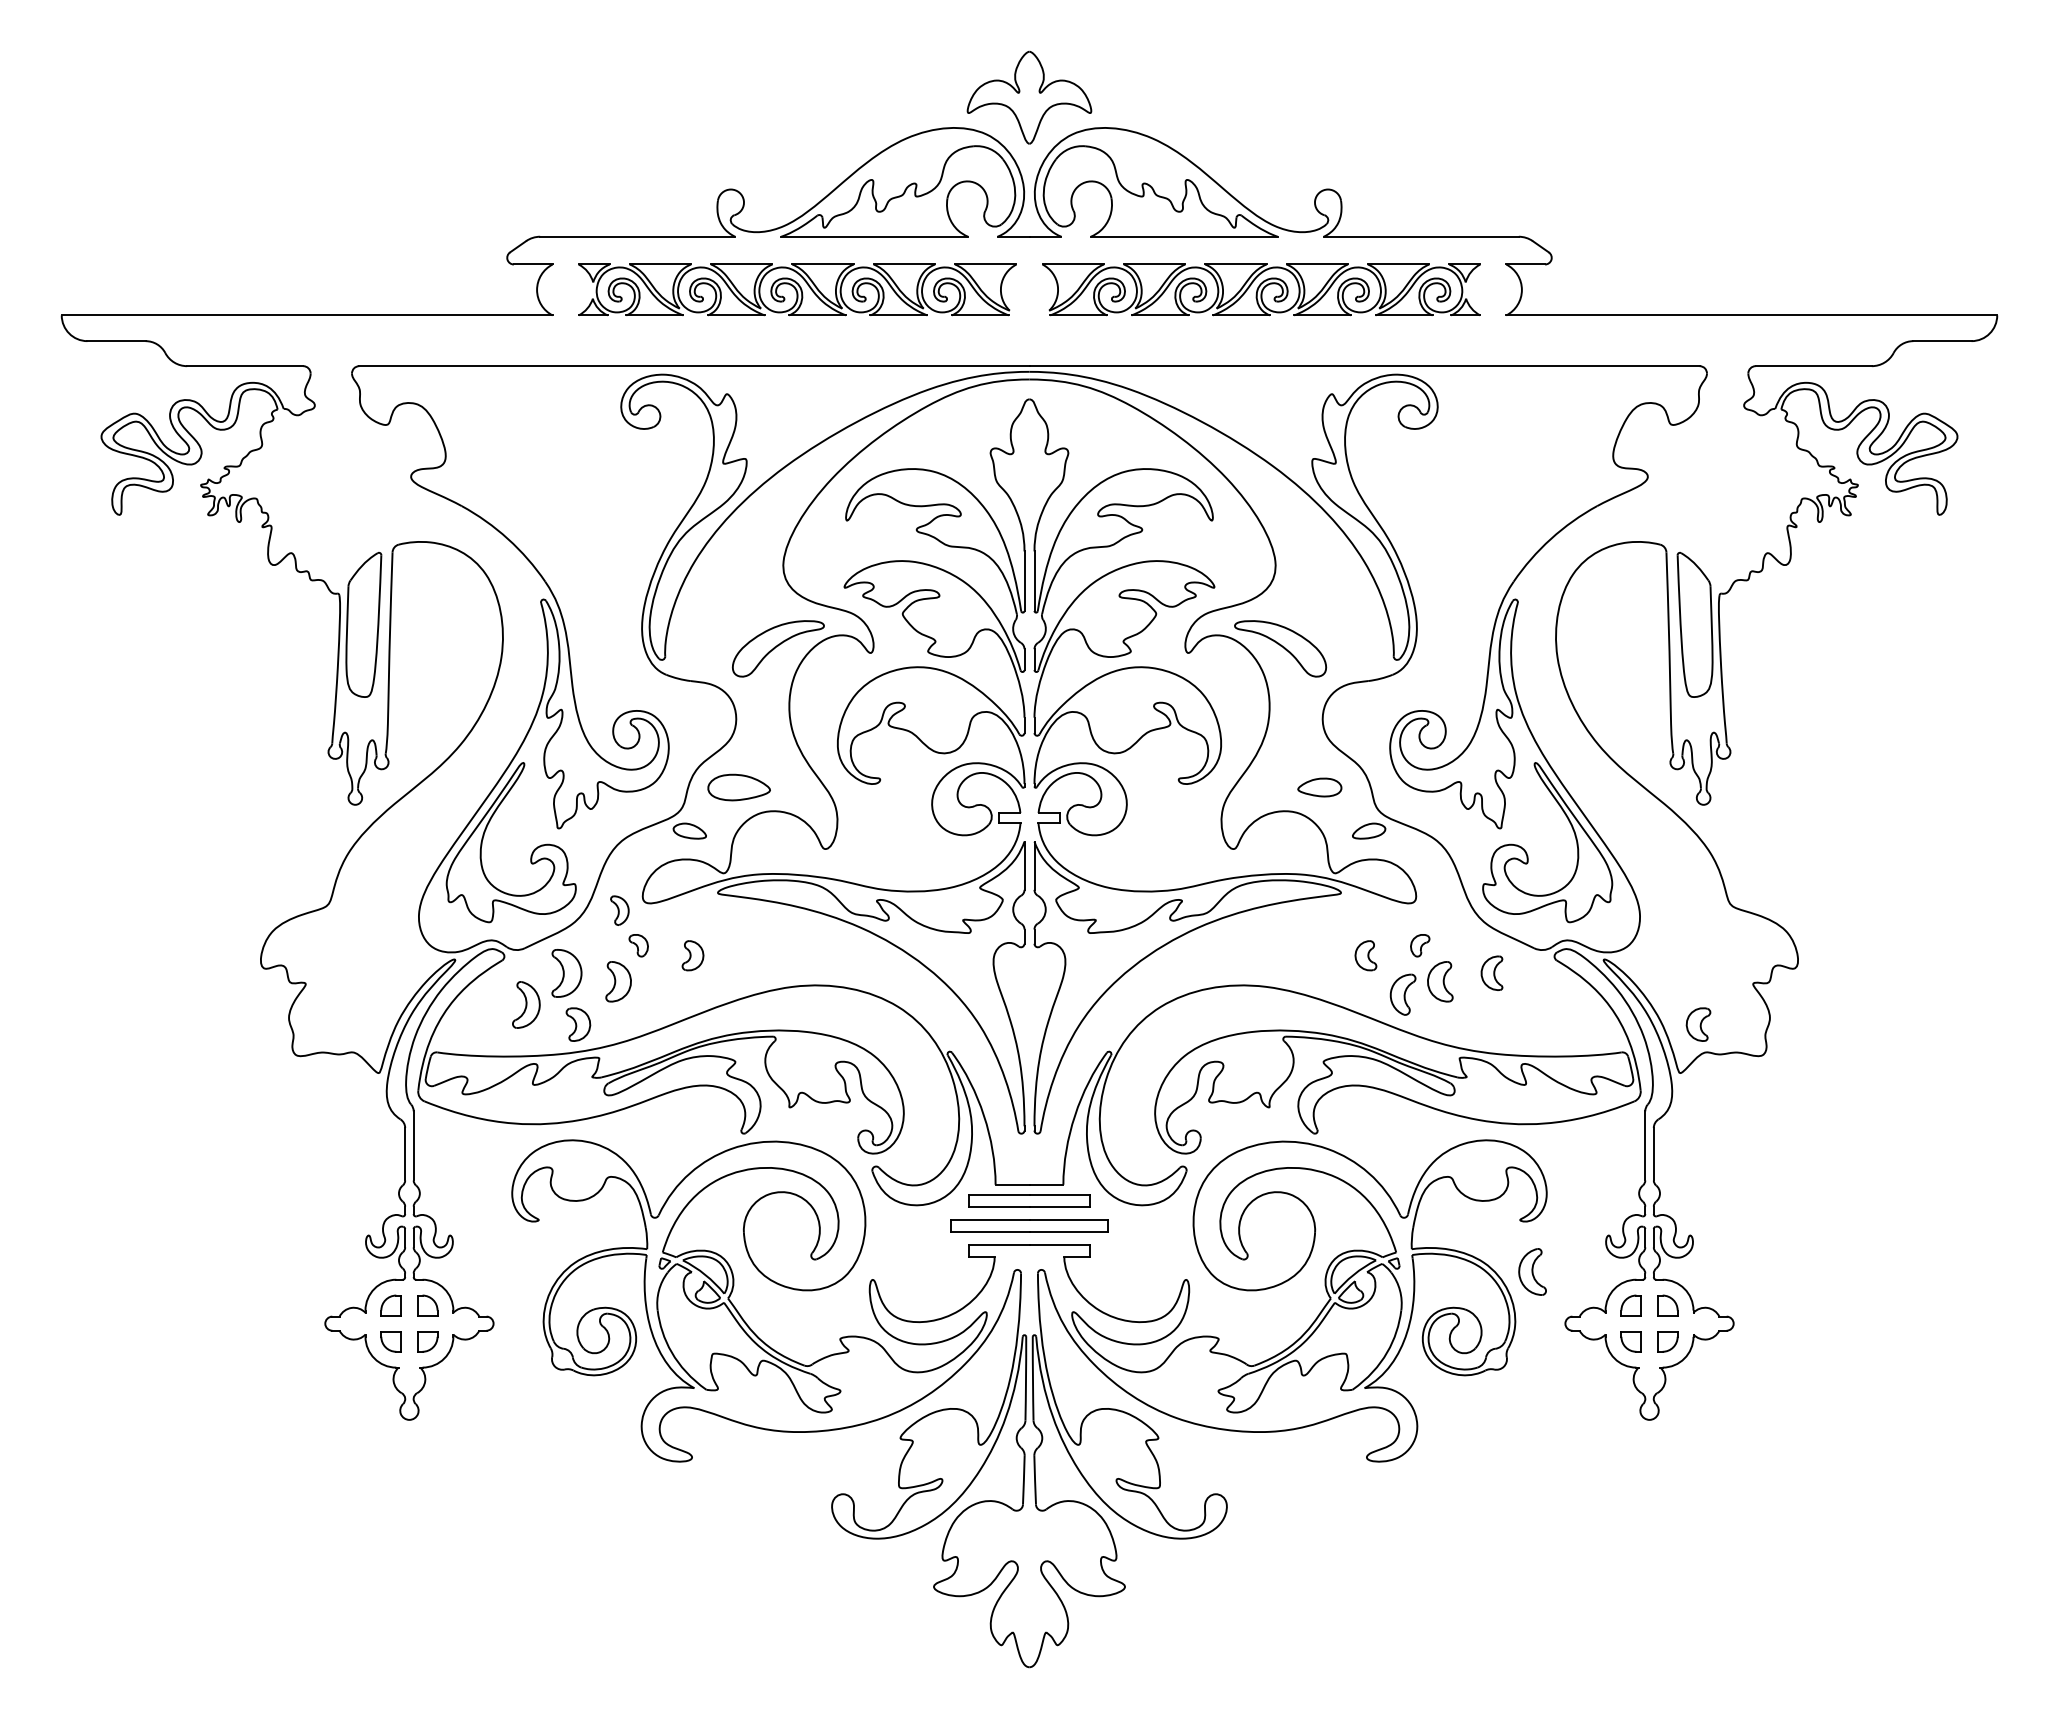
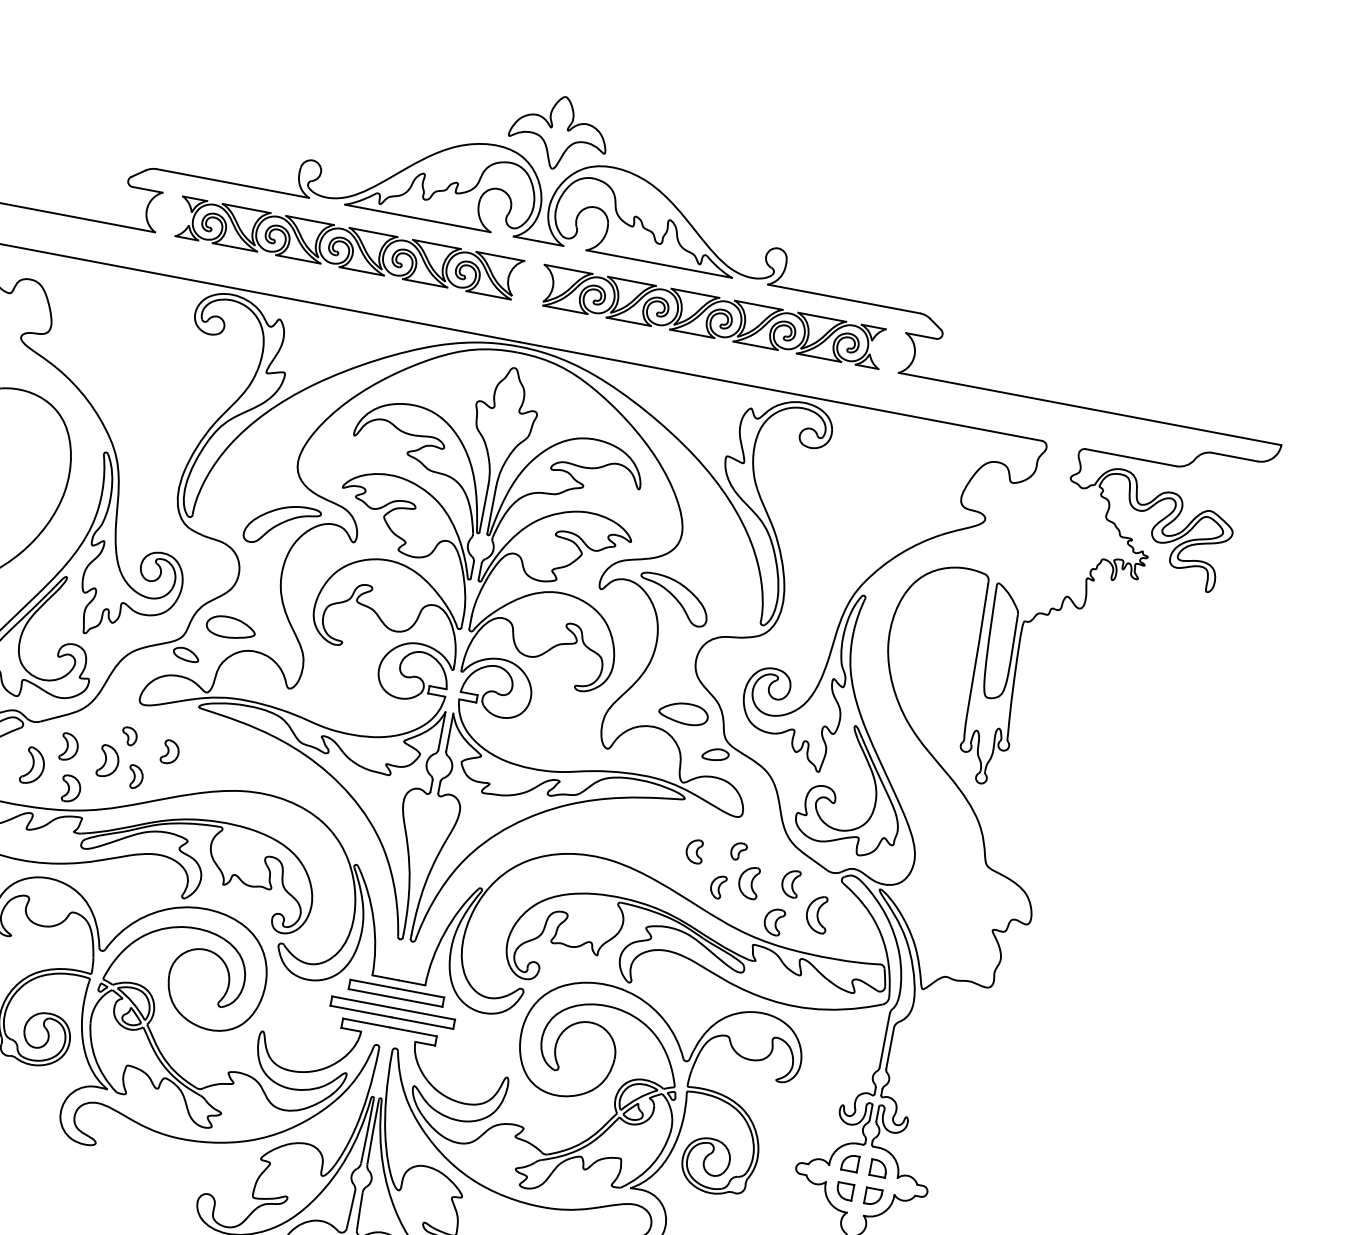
part: (1319, 787) -> (683, 713), size x1.43
part: (619, 910) -> (135, 776), moved
part: (566, 972) -> (69, 746), size x0.71
part: (1402, 994) -> (717, 886), size x0.71
part: (1698, 1024) -> (774, 921), moved
part: (1532, 1271) -> (817, 913), moved

